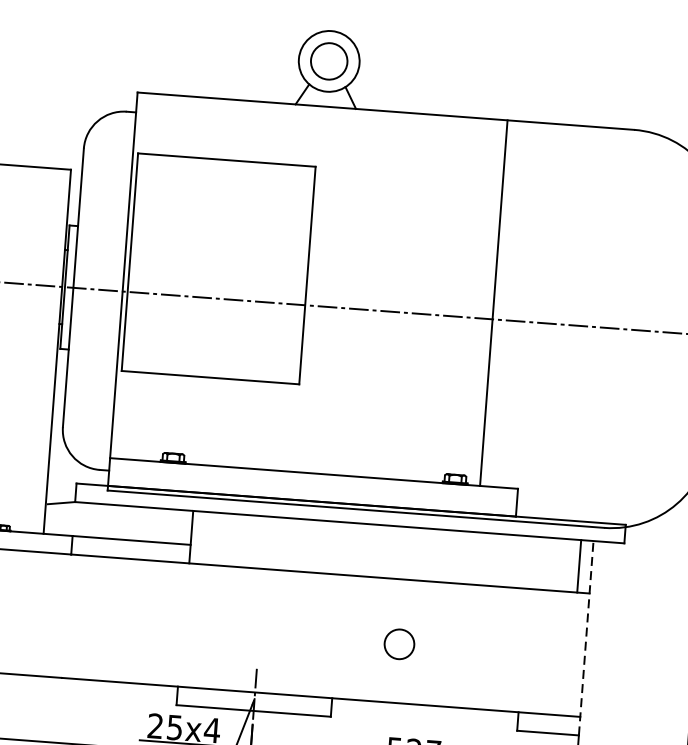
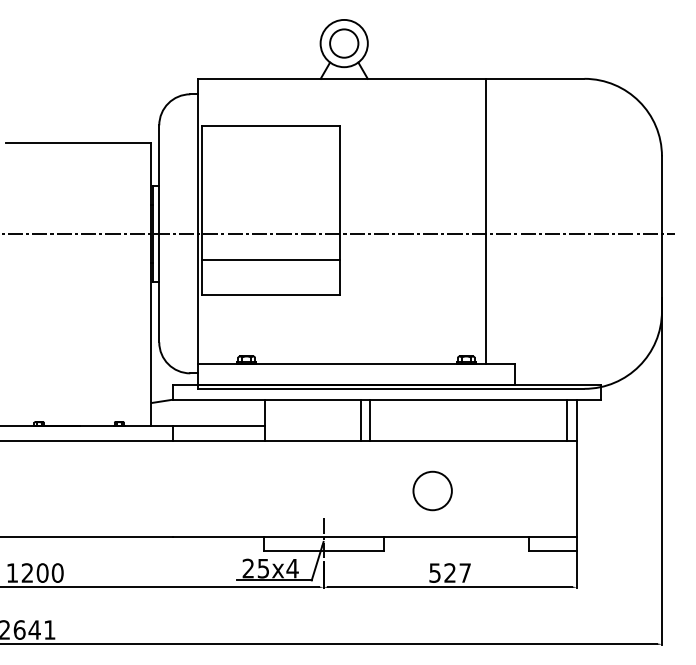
line: (213, 331) -> (270, 259), added
line: (313, 545) -> (360, 419), added
line: (326, 546) -> (370, 419), added
line: (585, 638) -> (576, 475), dashed -> solid
circle: (399, 643) -> (432, 490), size x1.67

